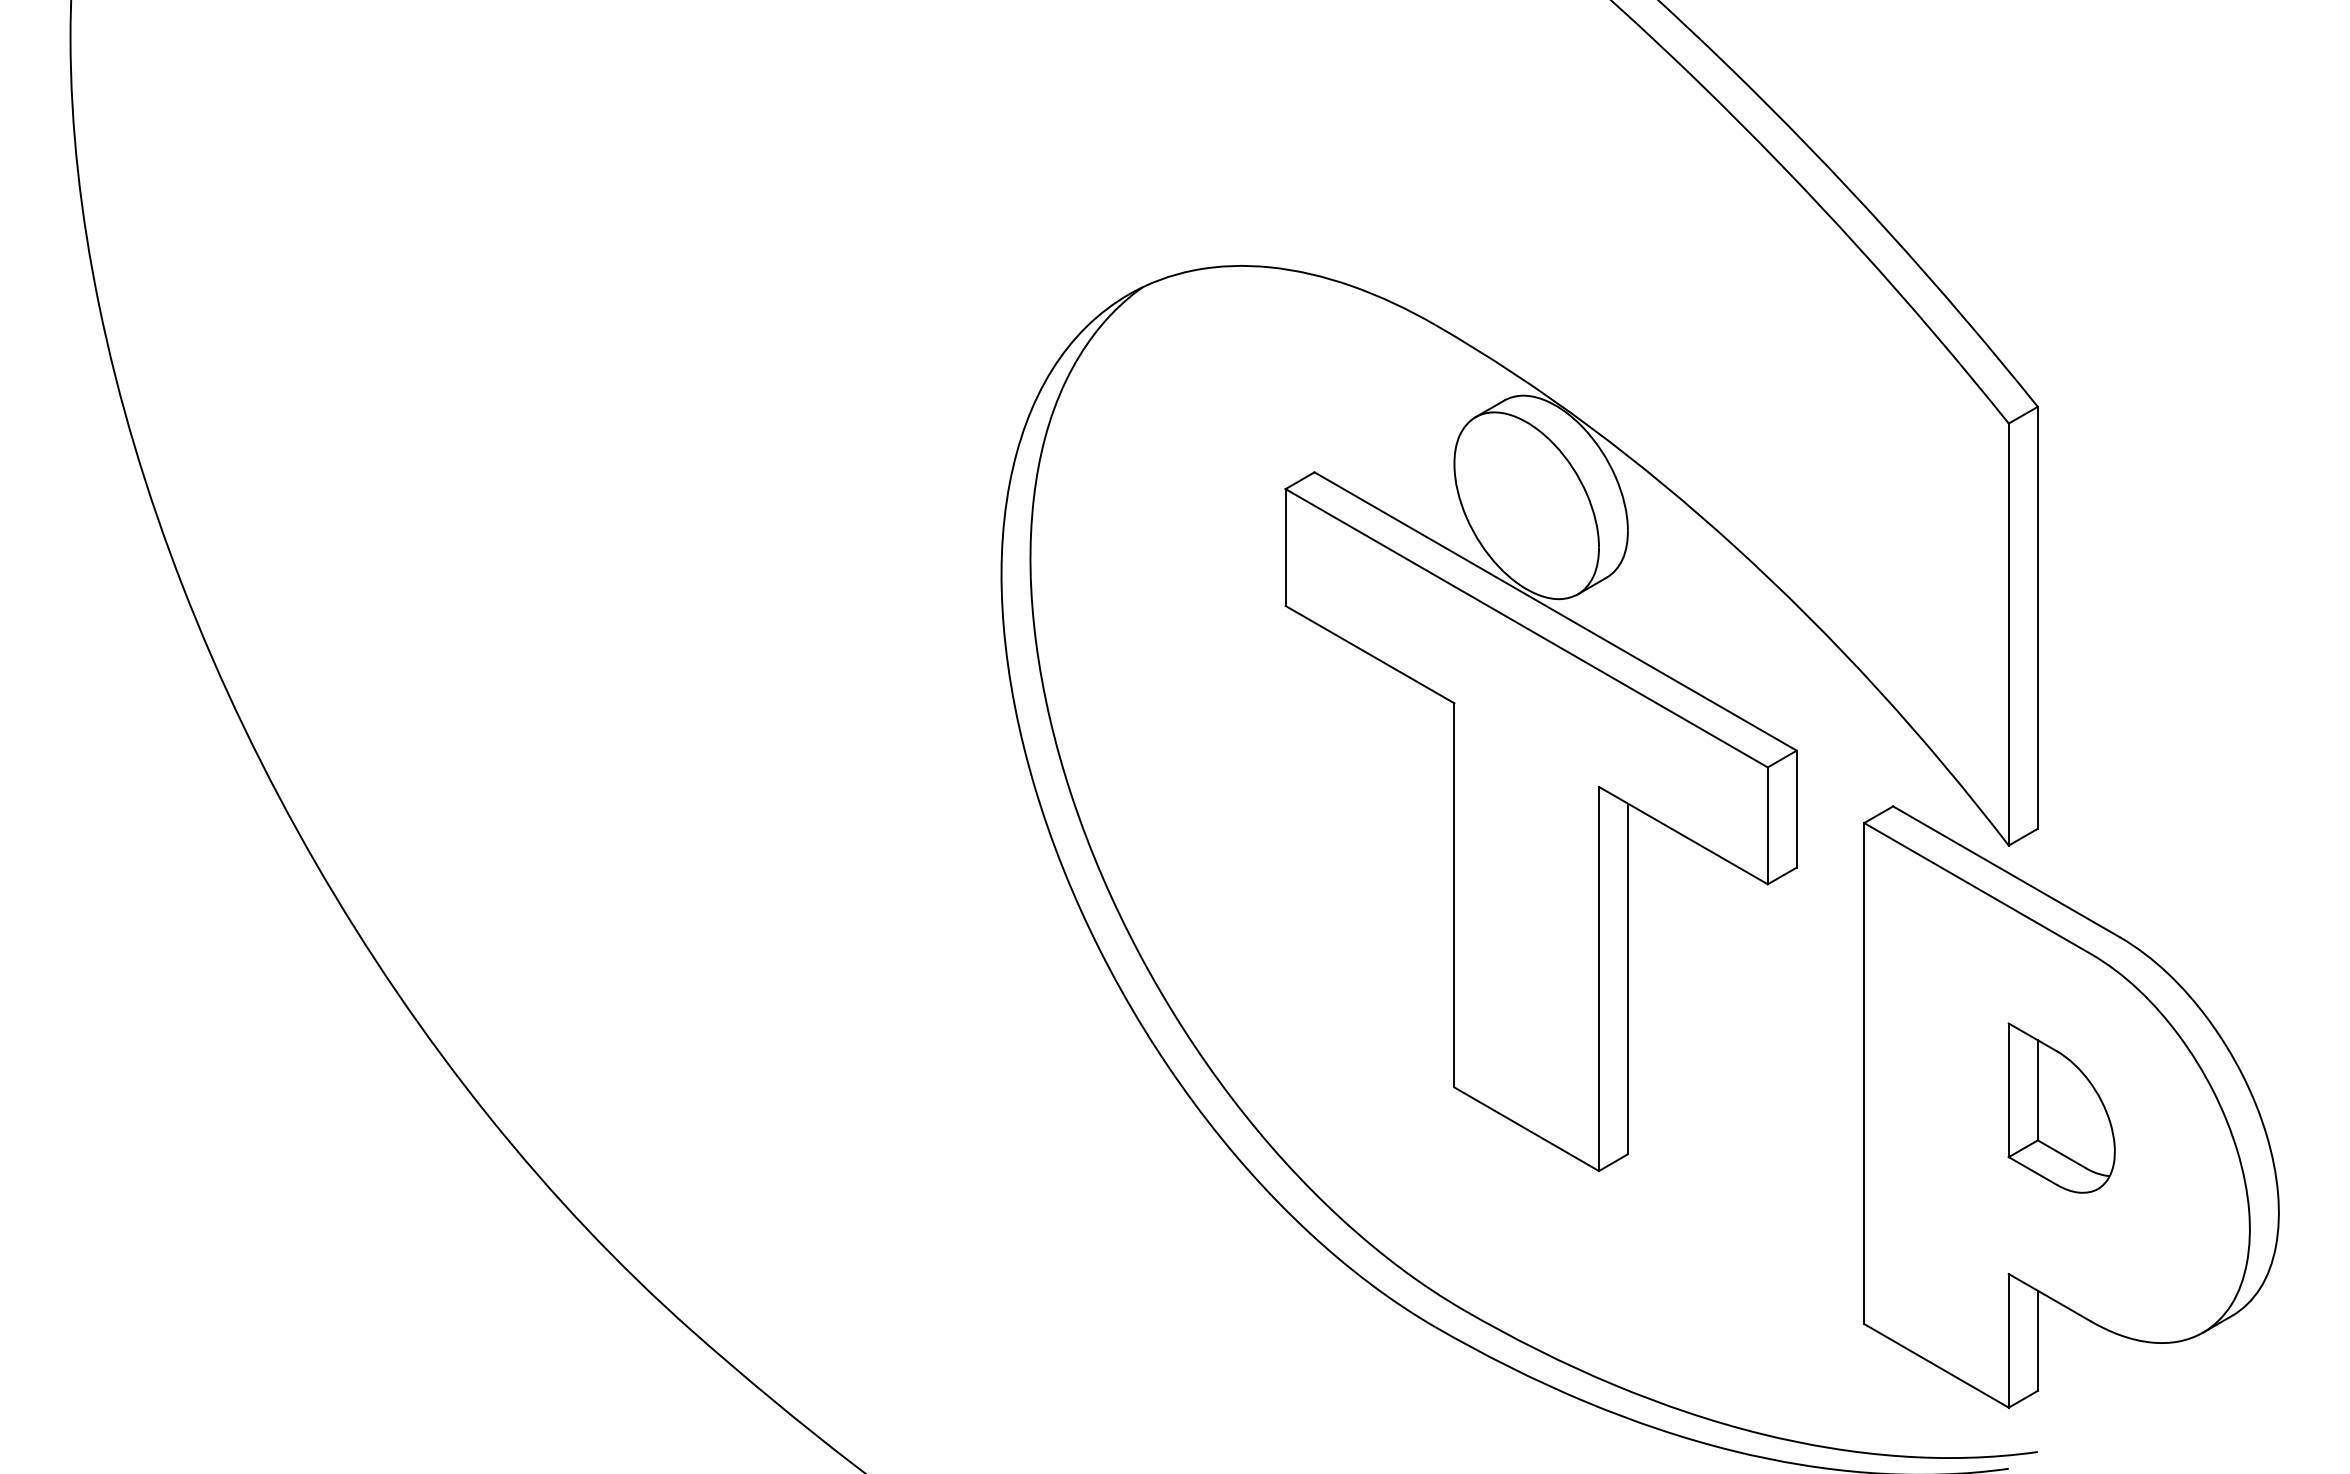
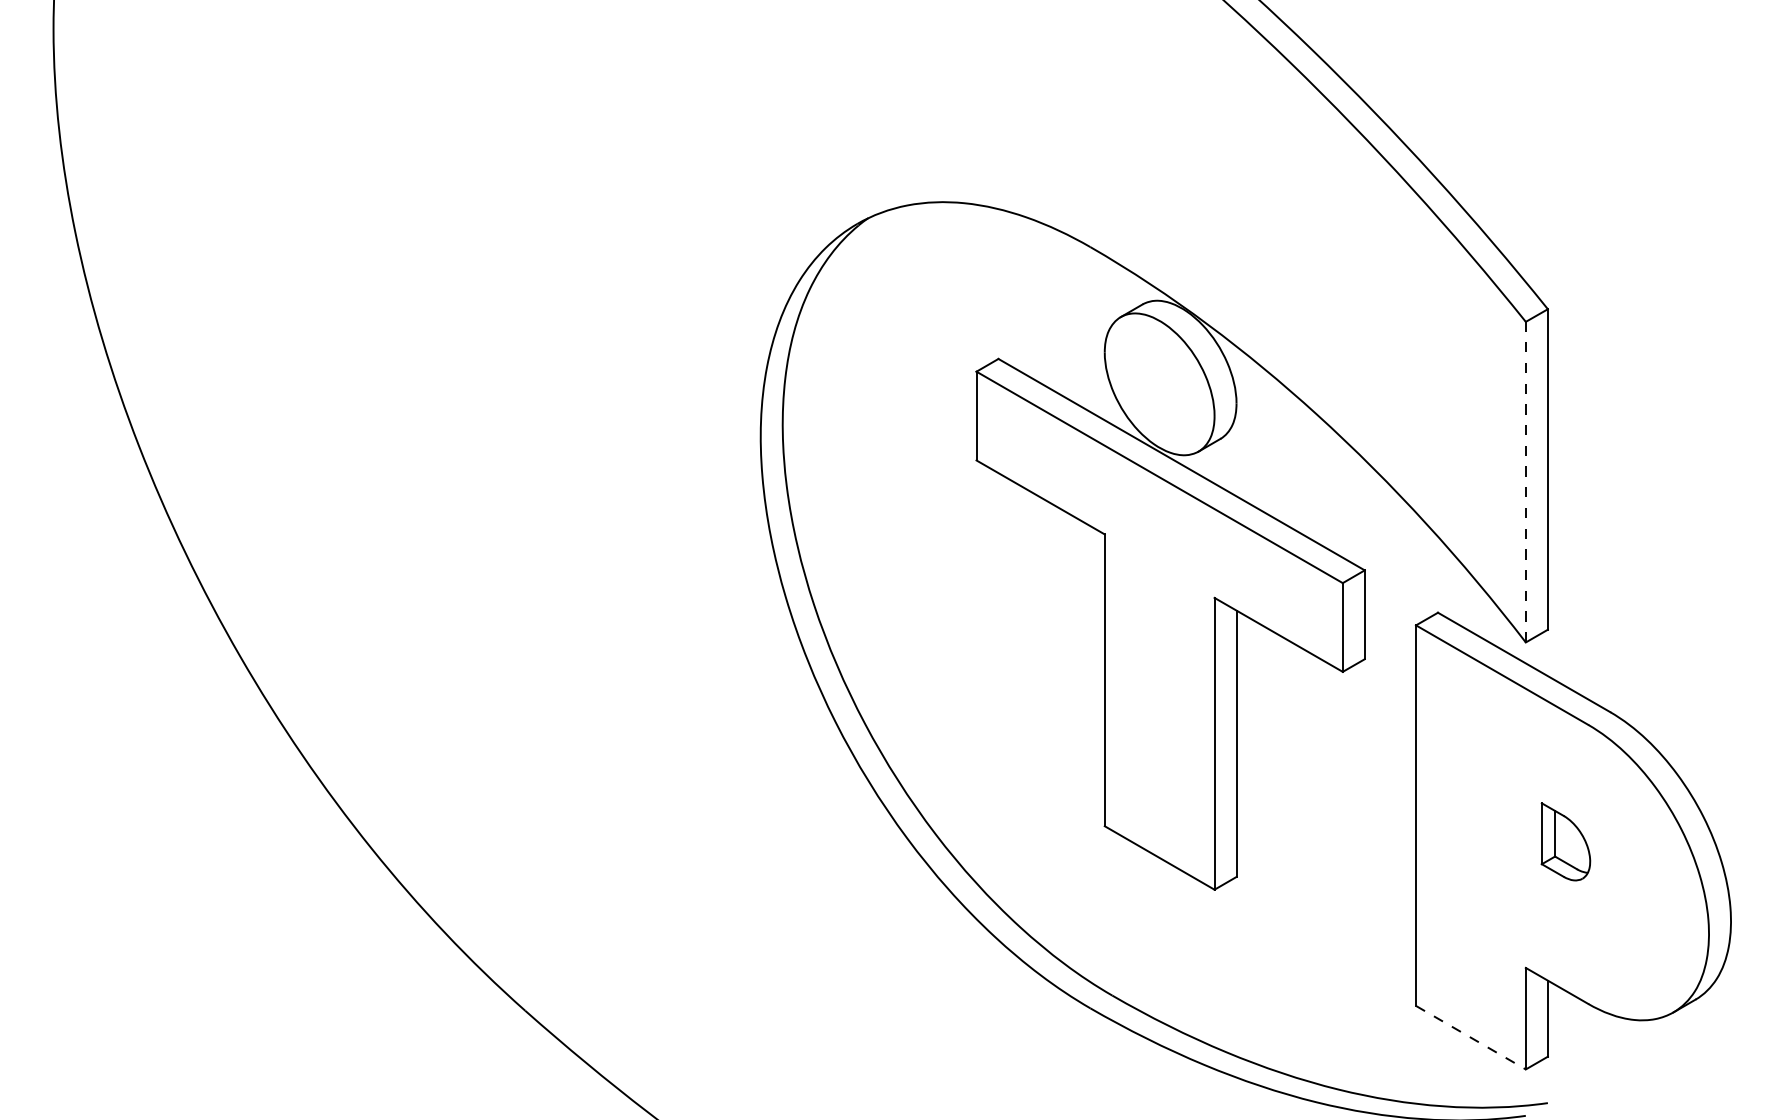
line: (2008, 634) -> (1525, 482), solid -> dashed
part: (2061, 1107) -> (1565, 841), size x0.6
line: (1936, 1366) -> (1470, 1038), solid -> dashed

